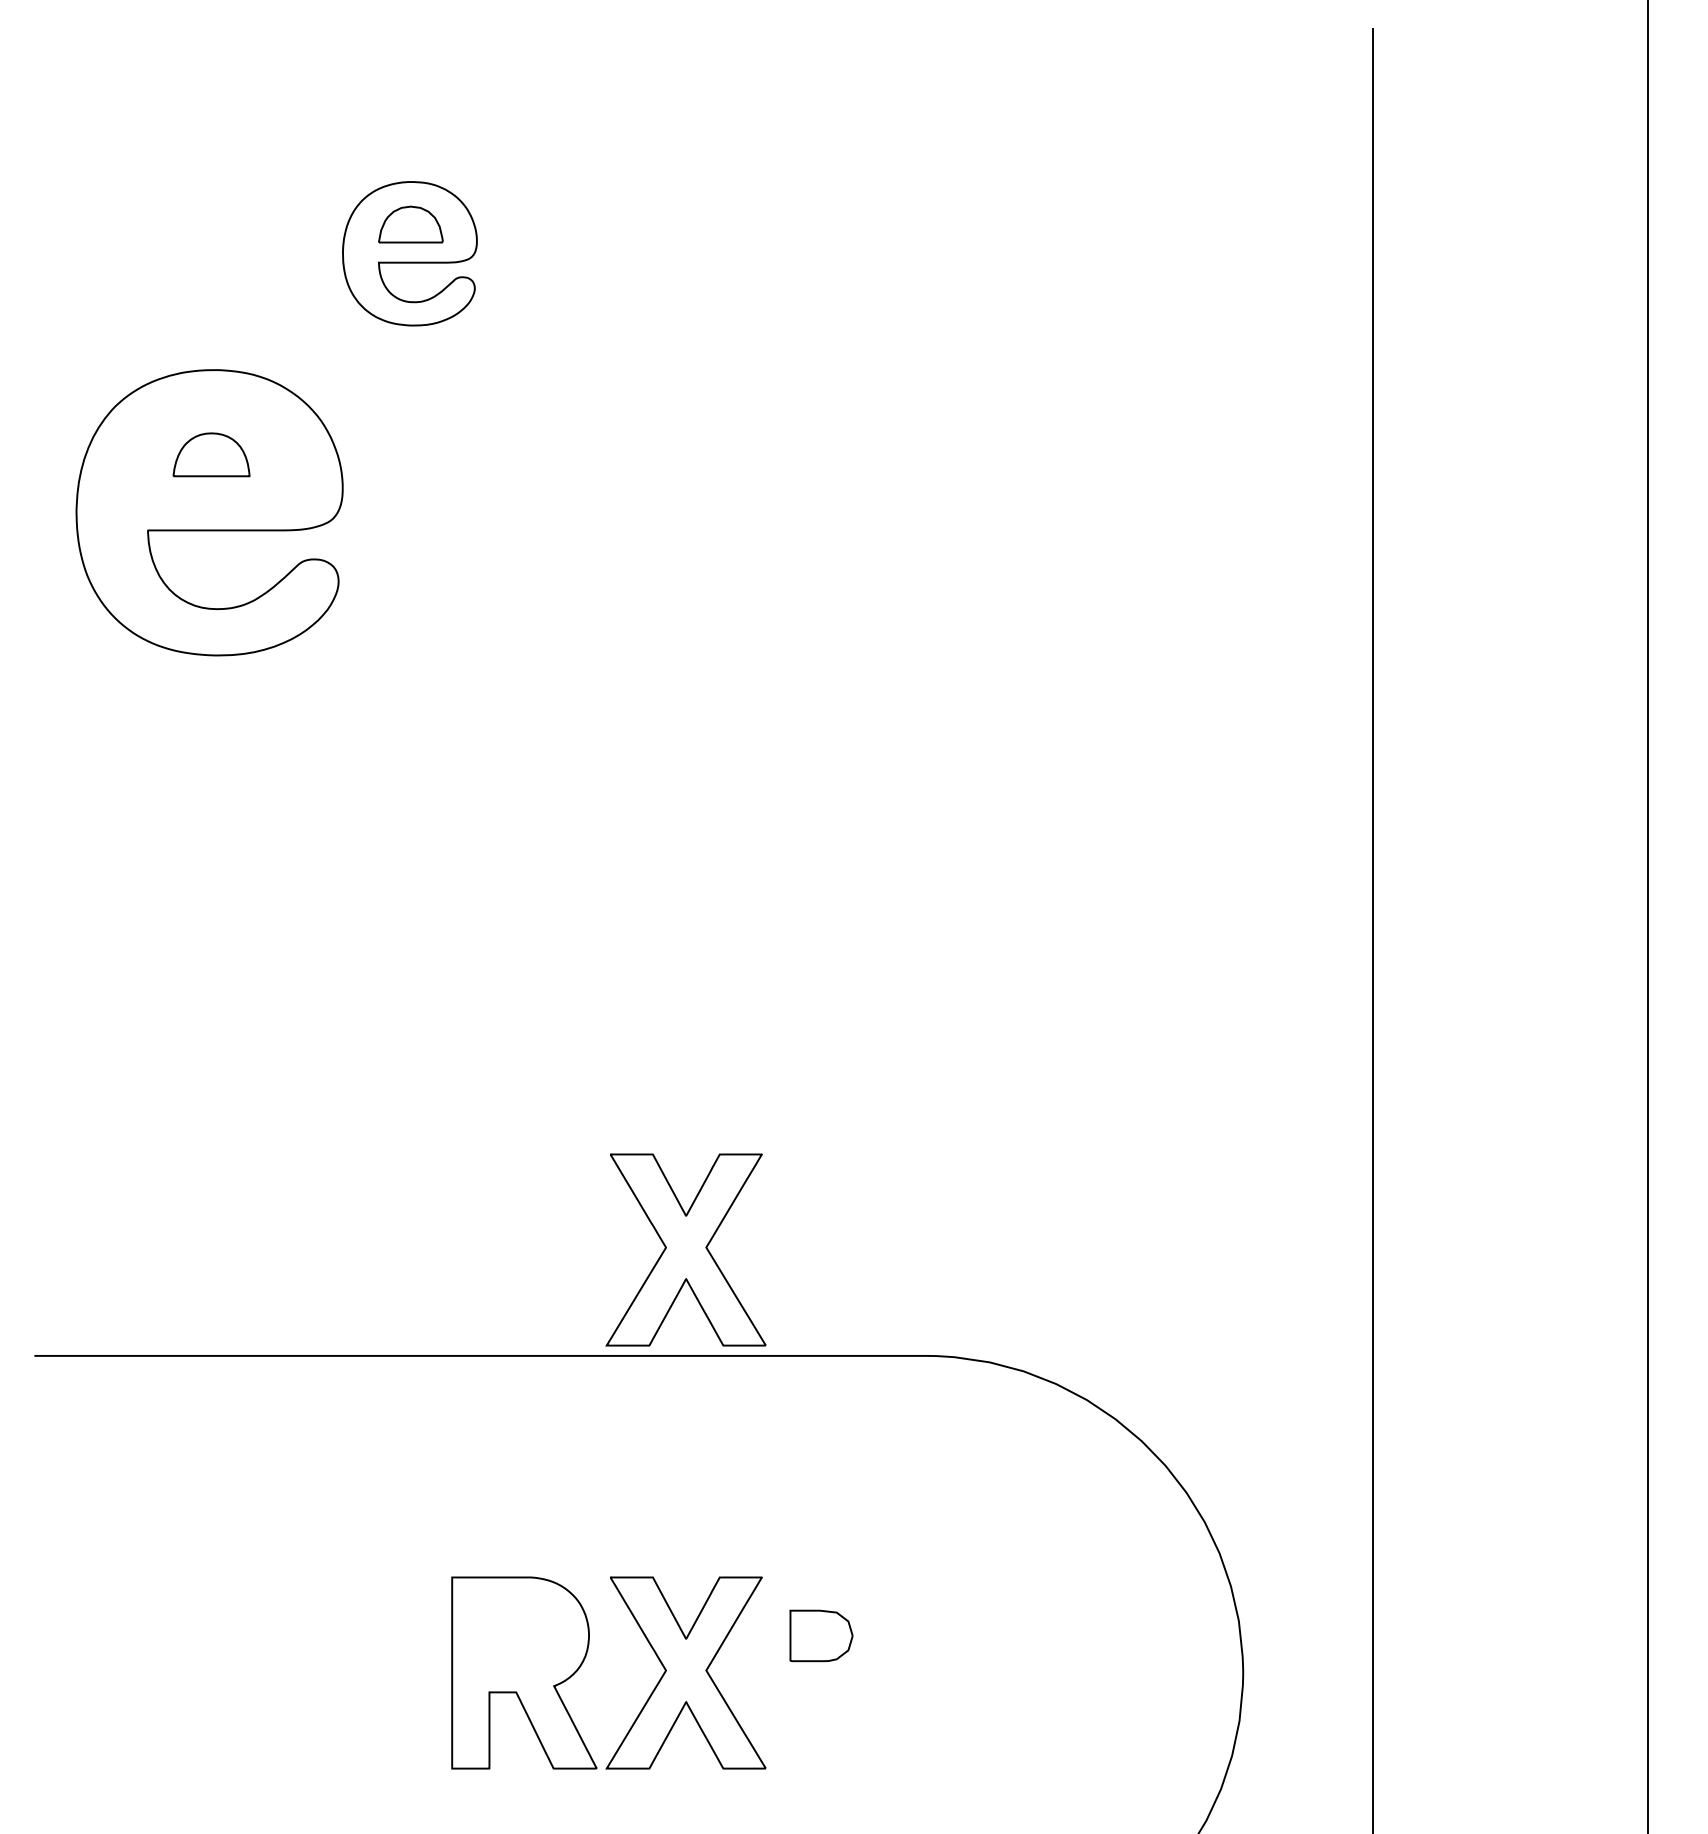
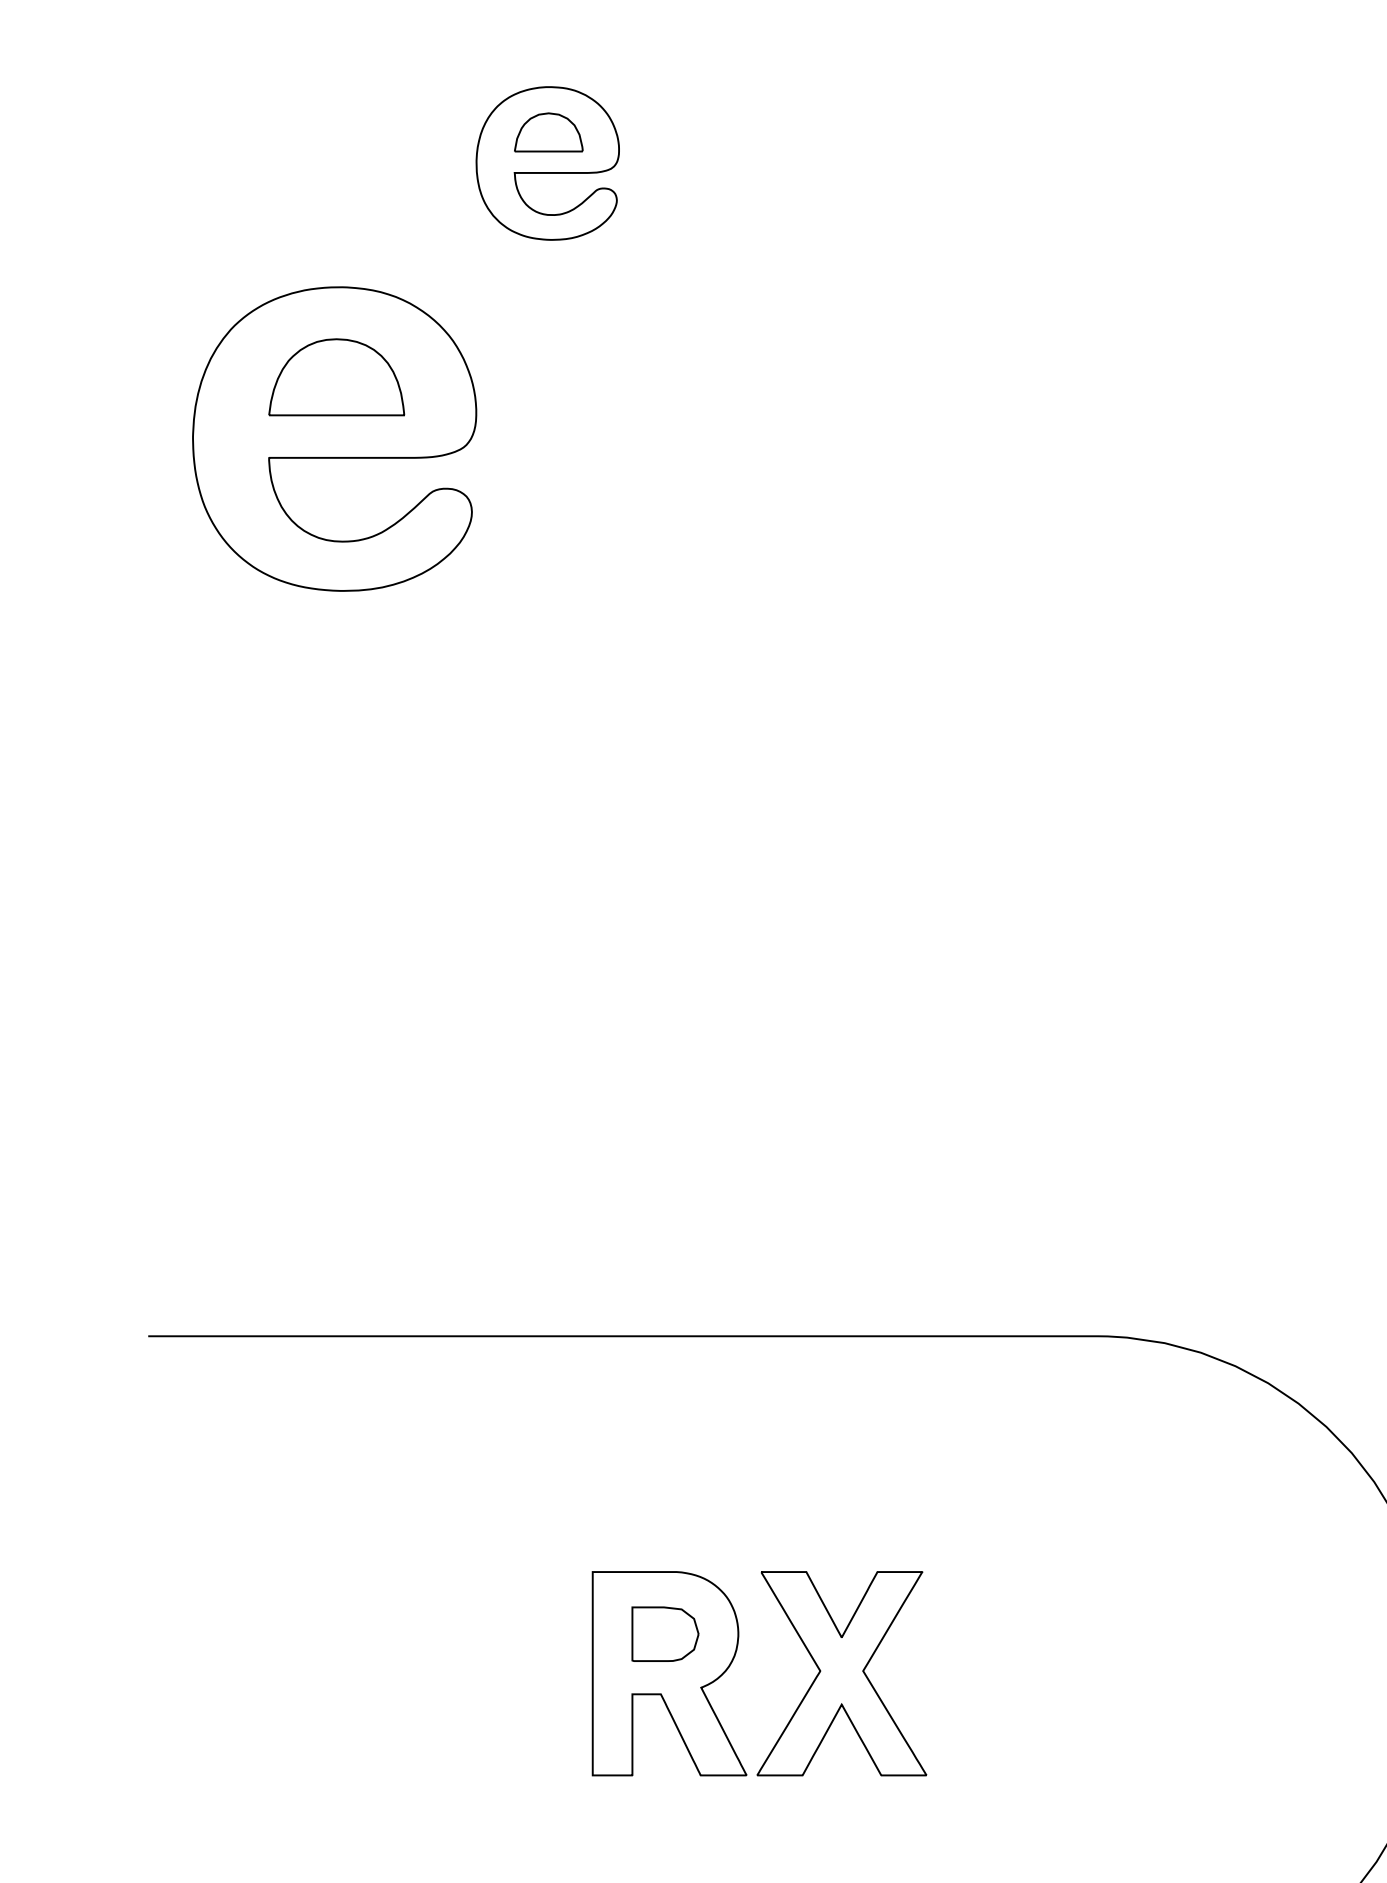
part: (211, 454) -> (336, 377), size x1.67
part: (685, 1249) -> (841, 1223), removed
part: (821, 1635) -> (665, 1633), moved

